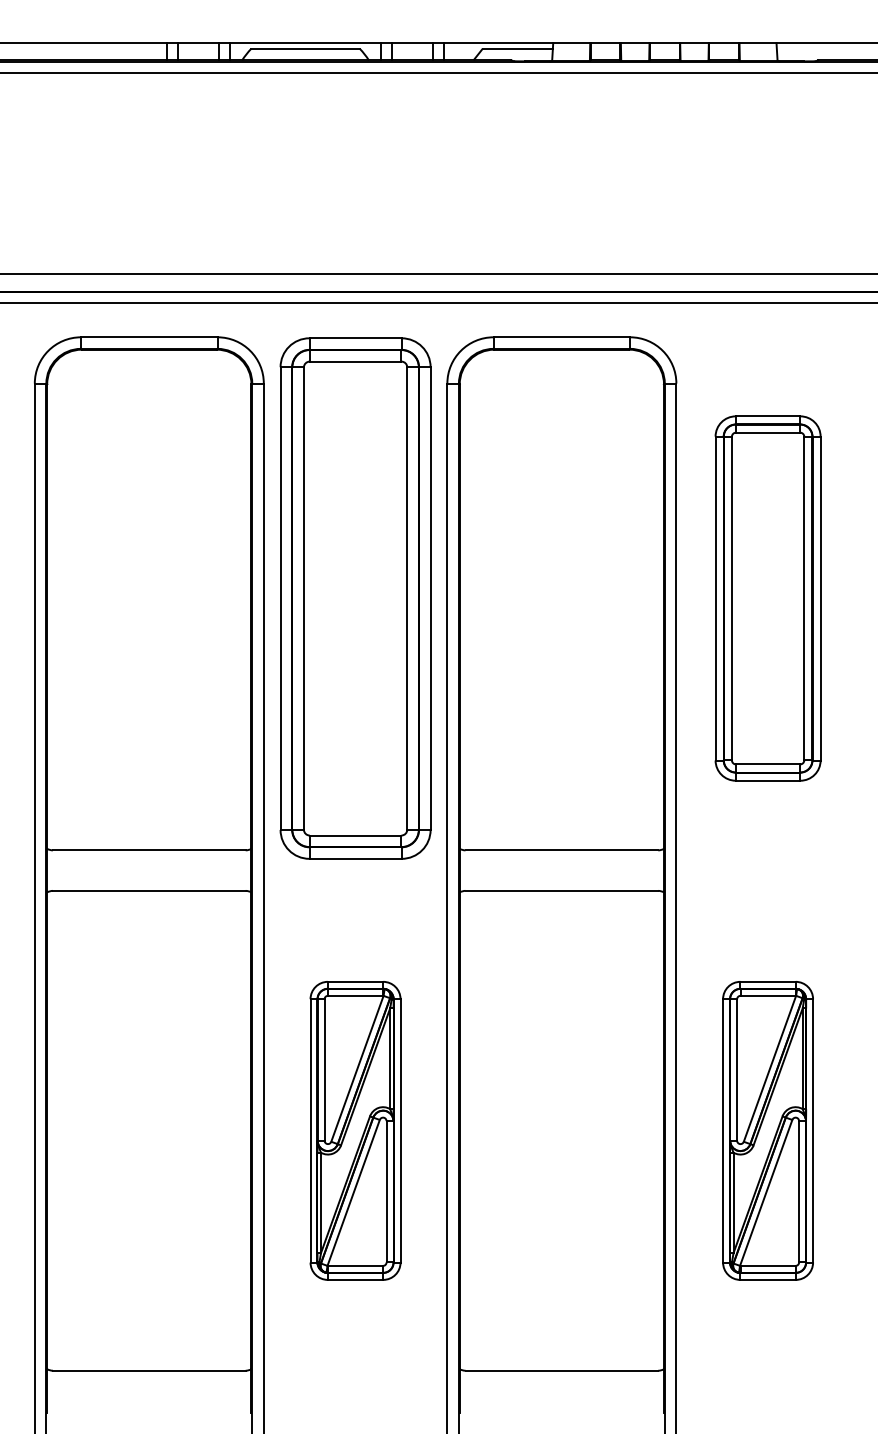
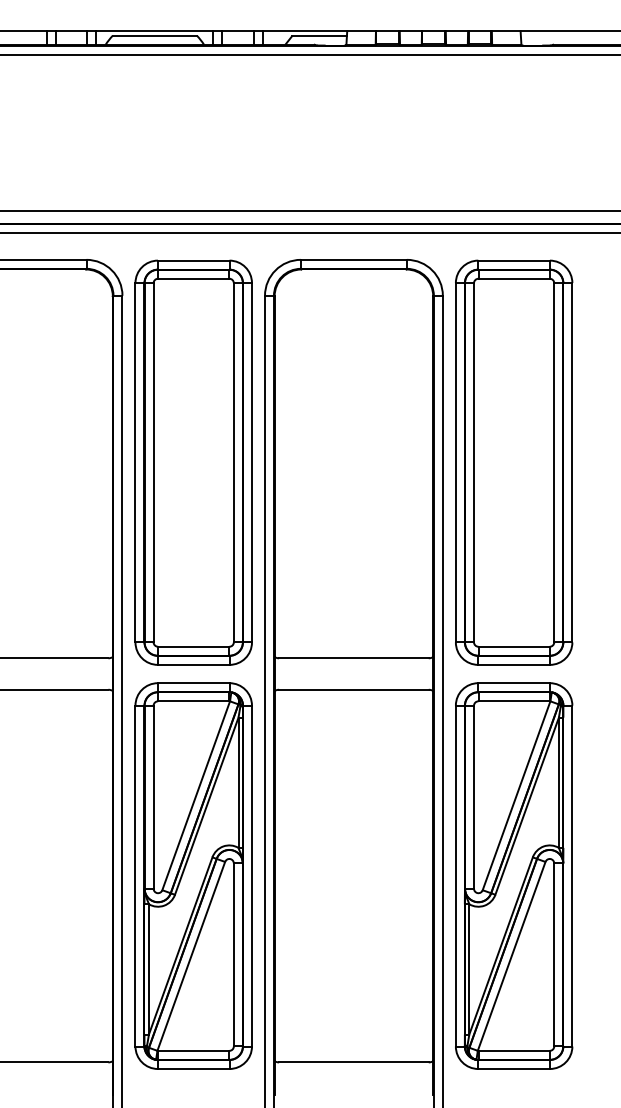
part: (767, 598) -> (513, 462), size x1.43
part: (355, 1130) -> (193, 875), size x1.67
part: (767, 1130) -> (513, 875), size x1.67

